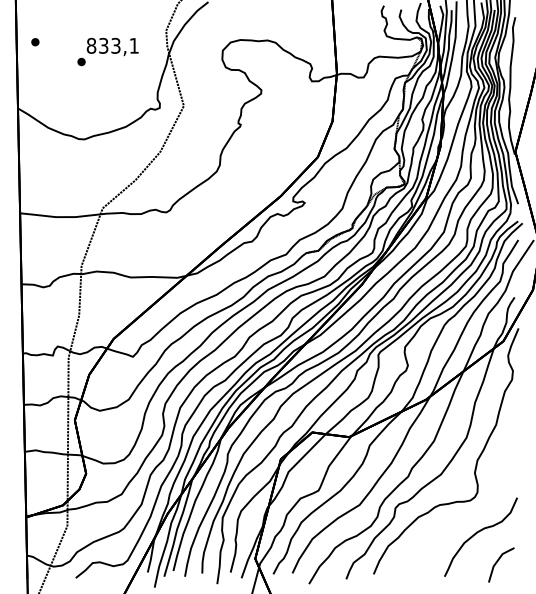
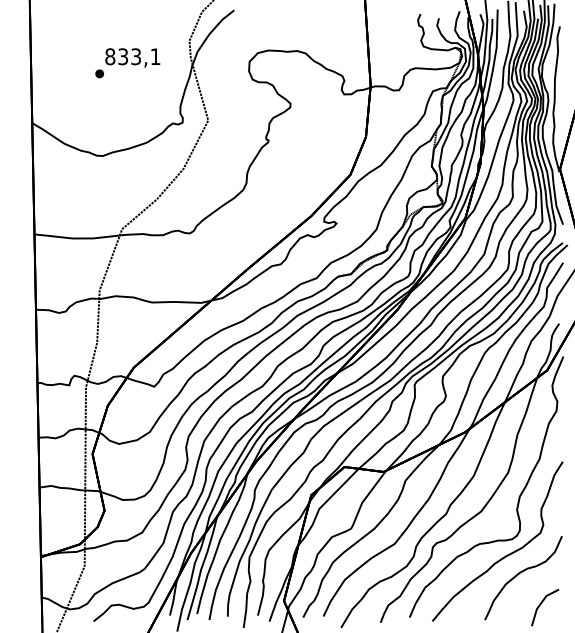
part: (35, 41) -> (50, 52), removed
curve: (464, 515) -> (505, 555), added

